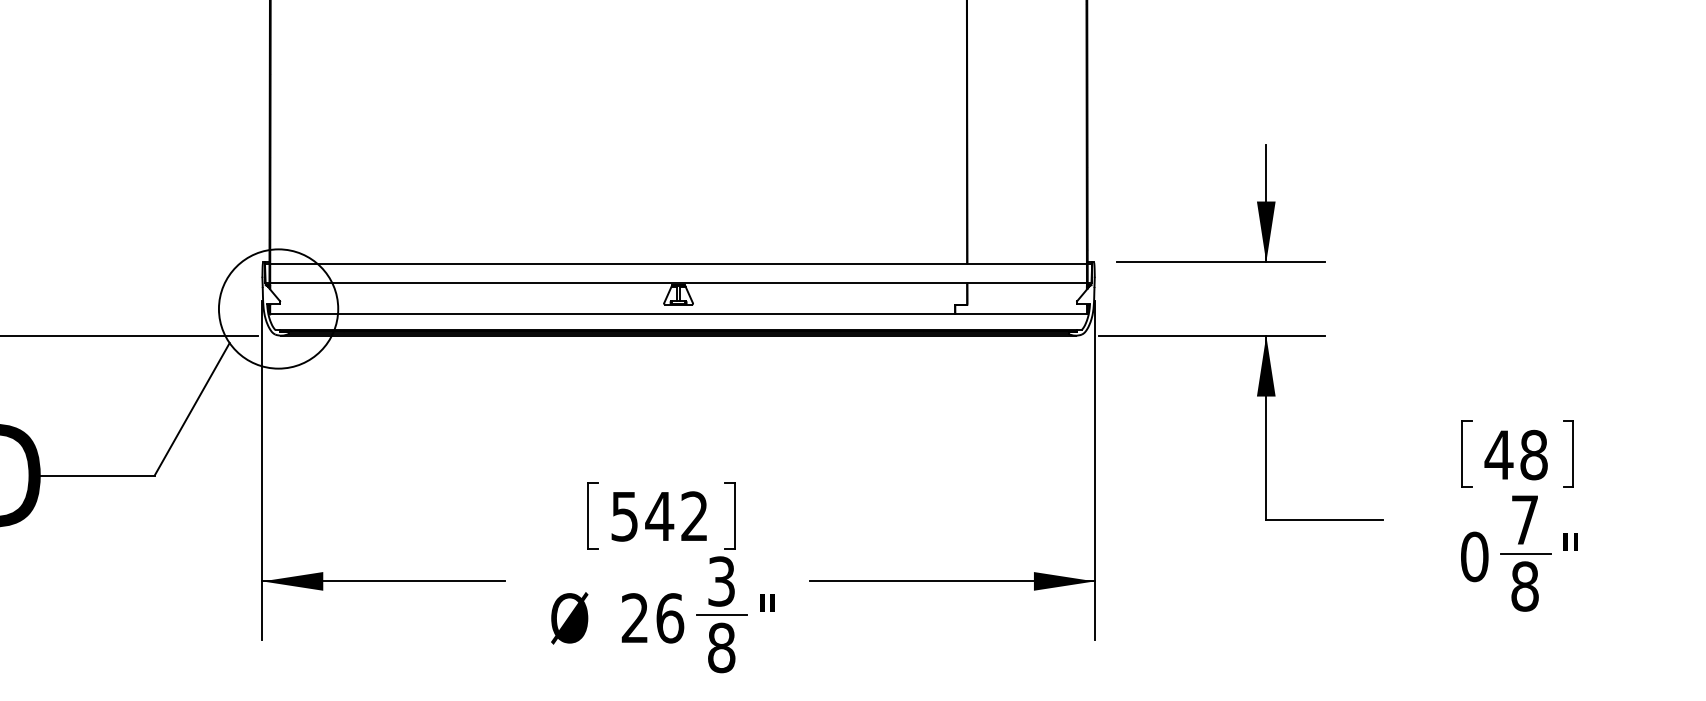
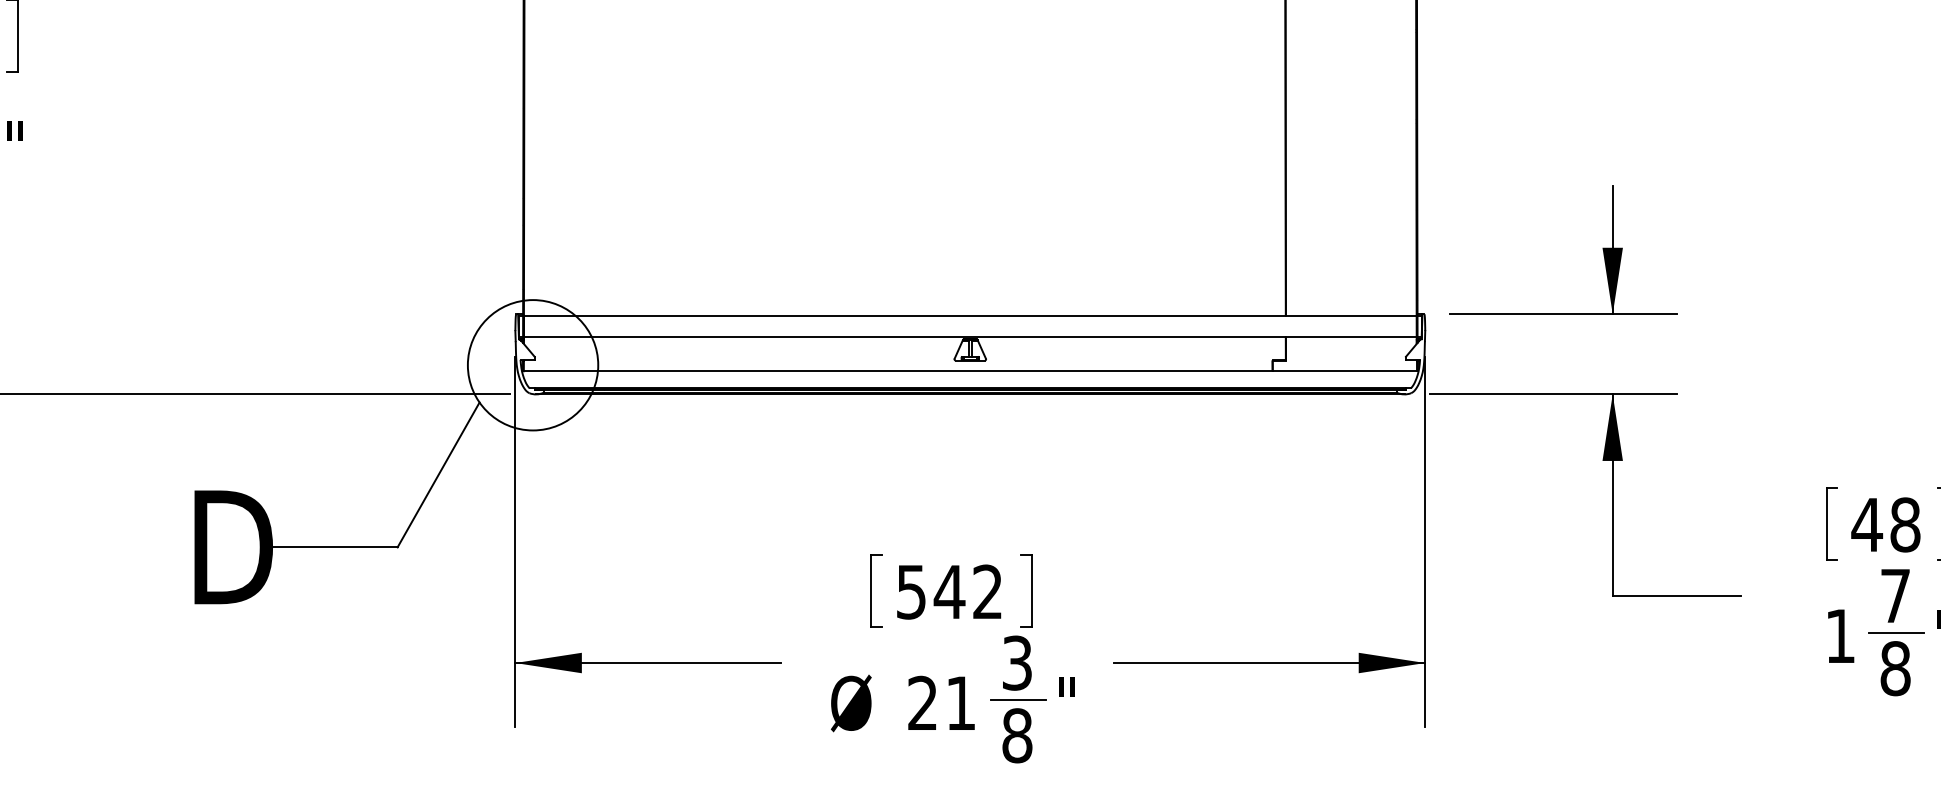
text: (1474, 556) -> (1840, 635), 0 -> 1
text: (670, 617) -> (961, 702), 26 -> 21

